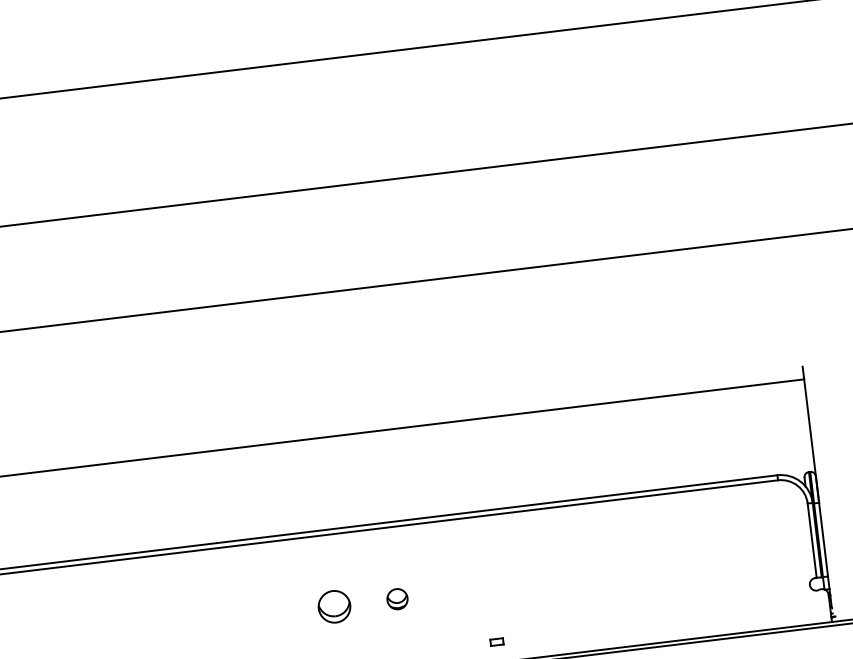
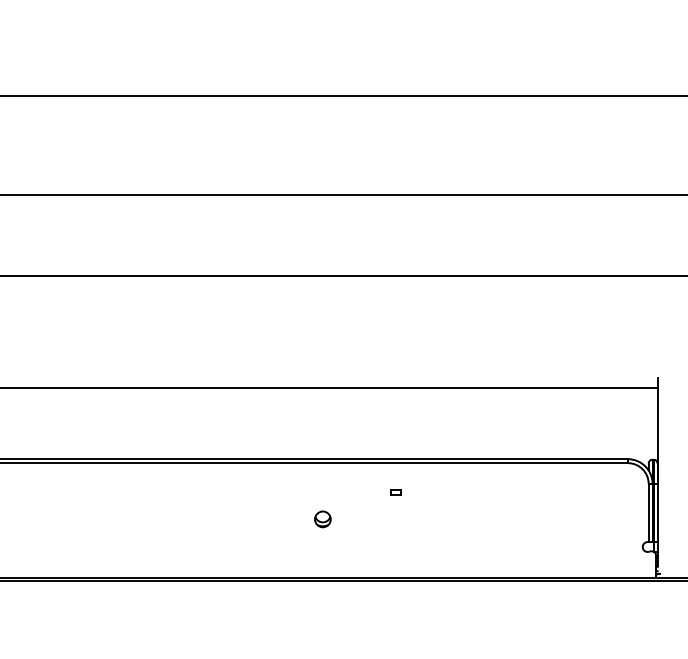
part: (334, 606) -> (273, 519), removed
part: (496, 641) -> (395, 492), moved

